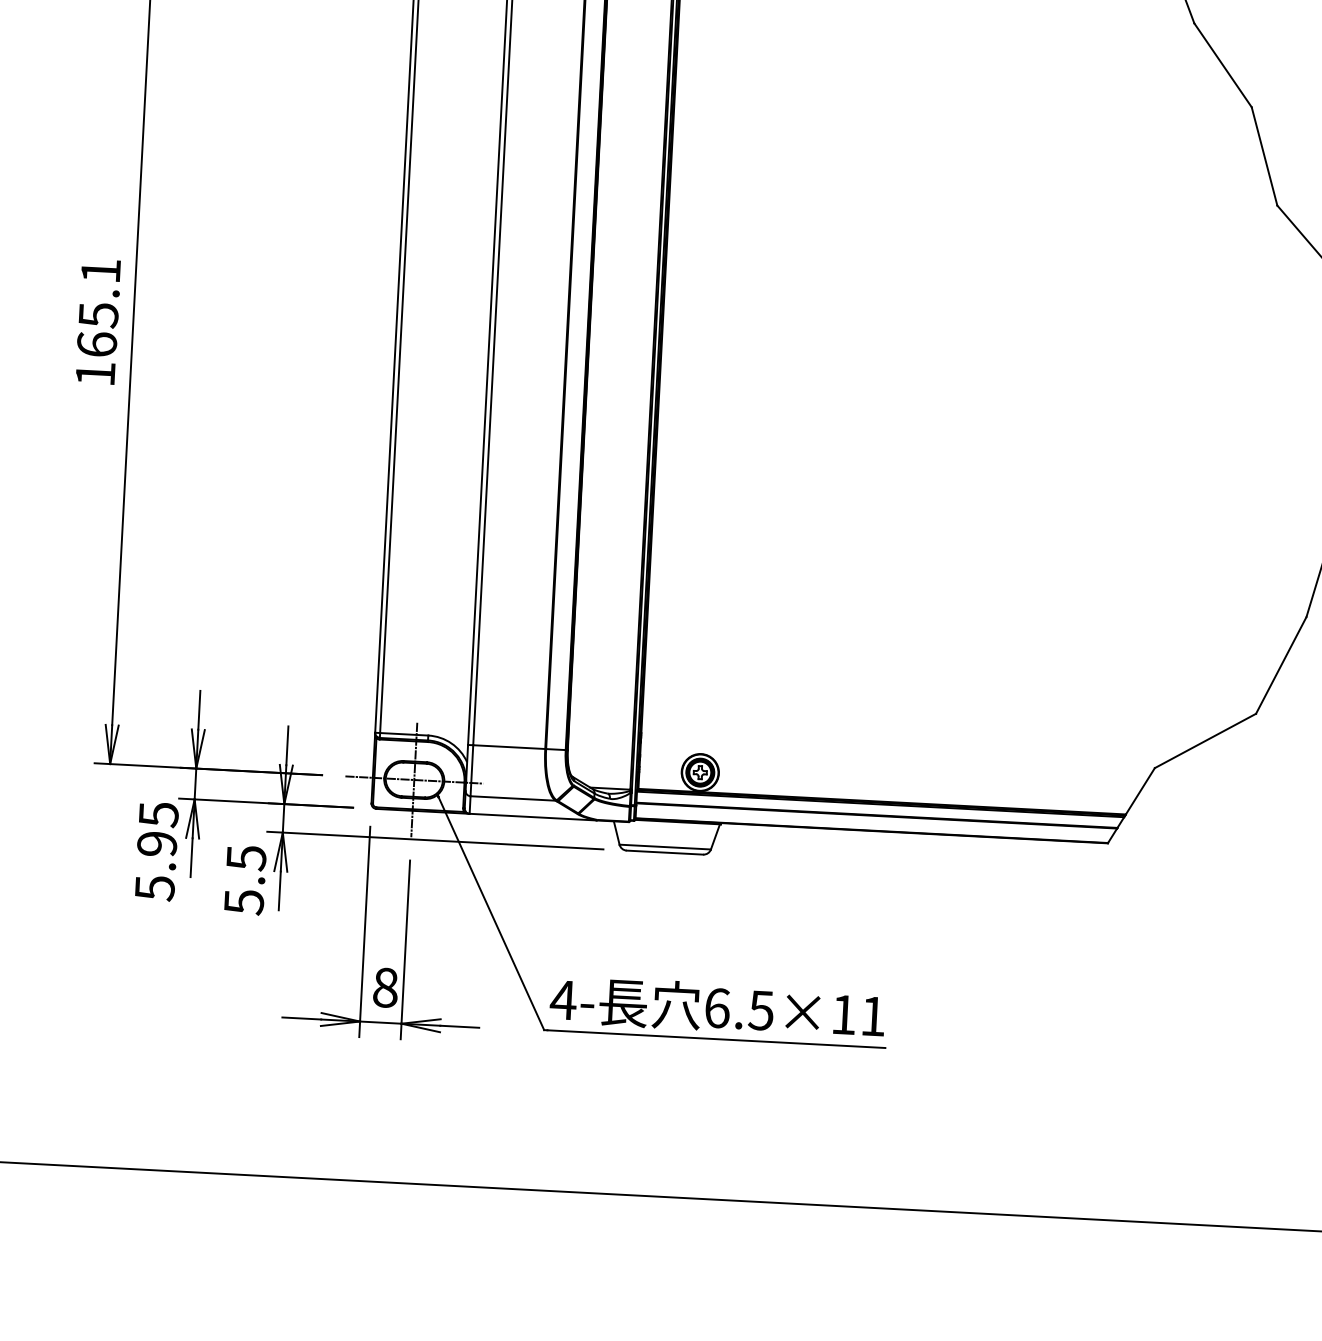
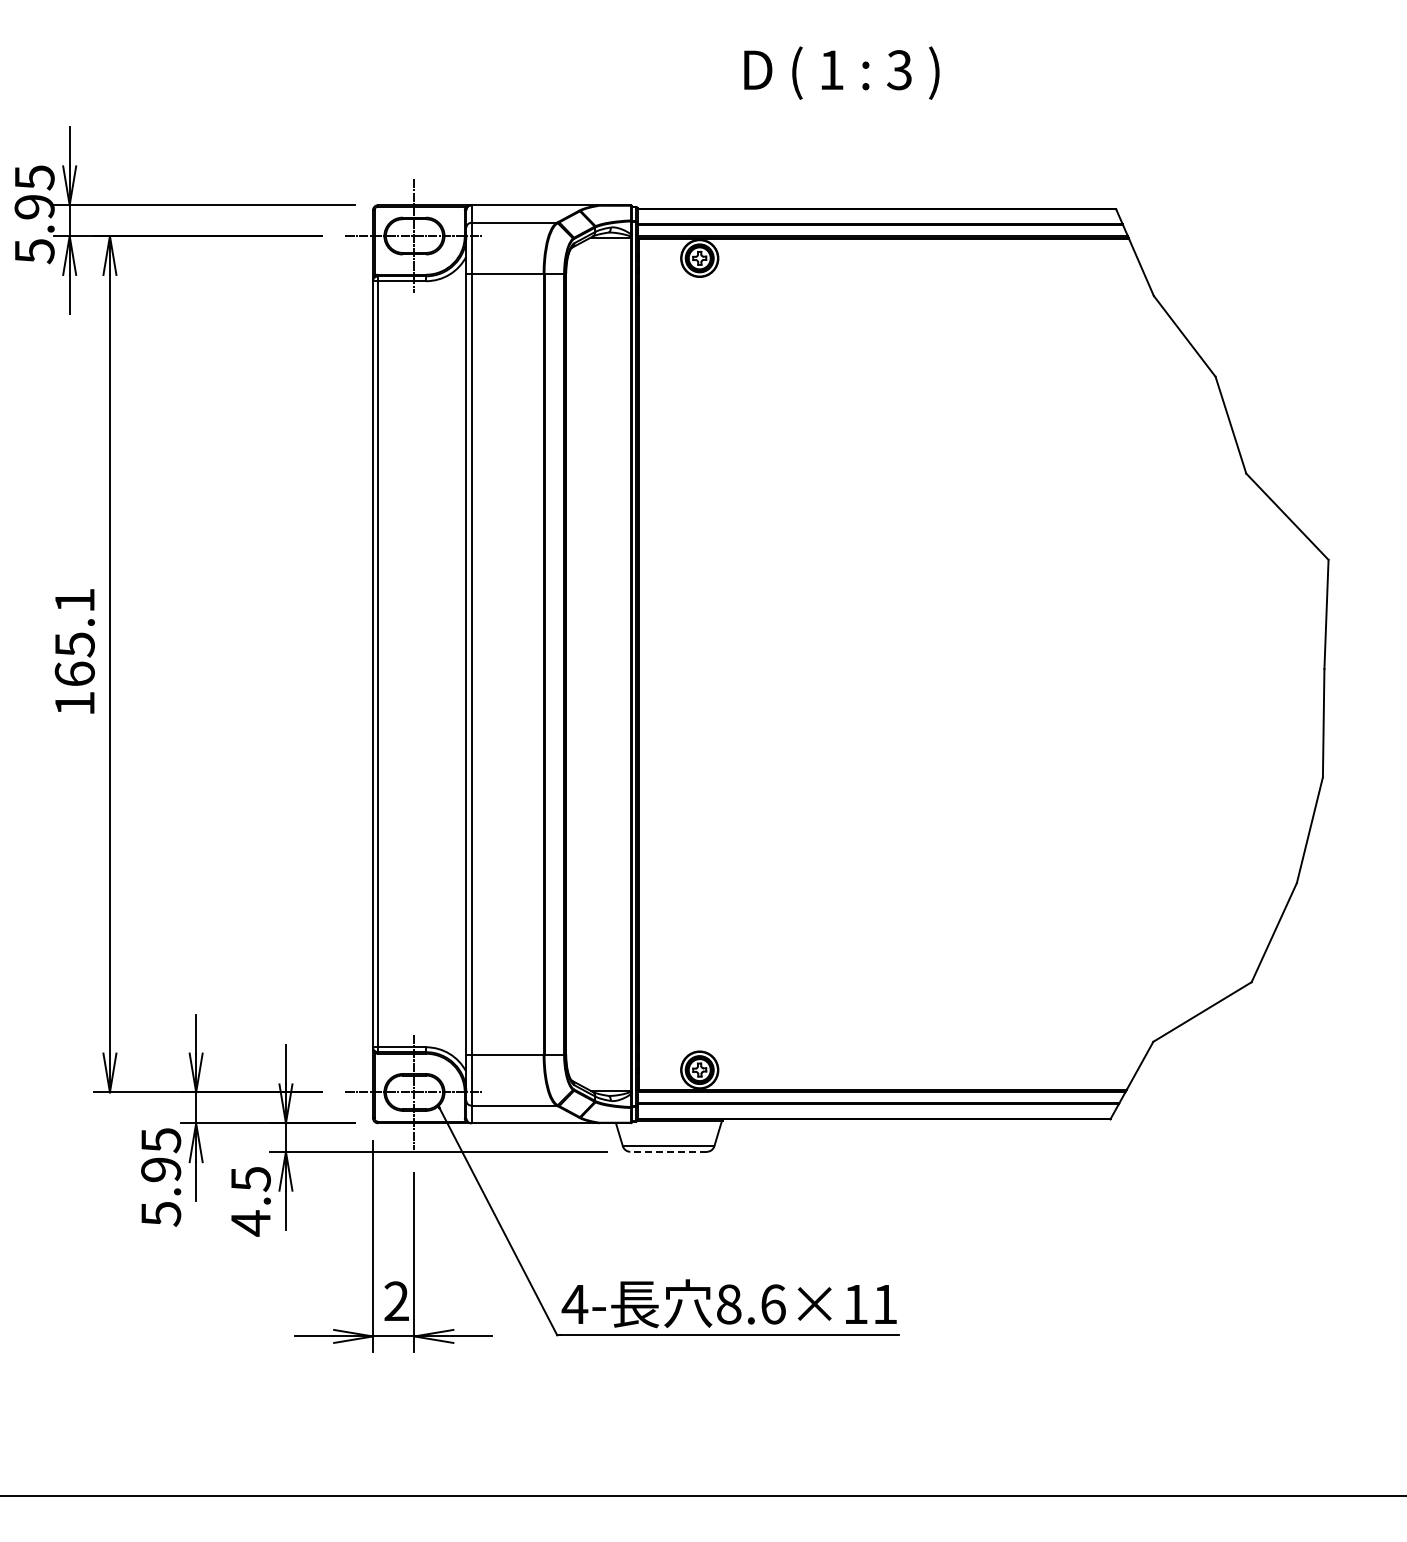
line: (664, 852) -> (668, 1151), solid -> dashed
text: (243, 902) -> (250, 1223), 5.5 -> 4.5
text: (385, 987) -> (396, 1301), 8 -> 2
text: (739, 1009) -> (751, 1304), 6.5×11 -> 8.6×11

